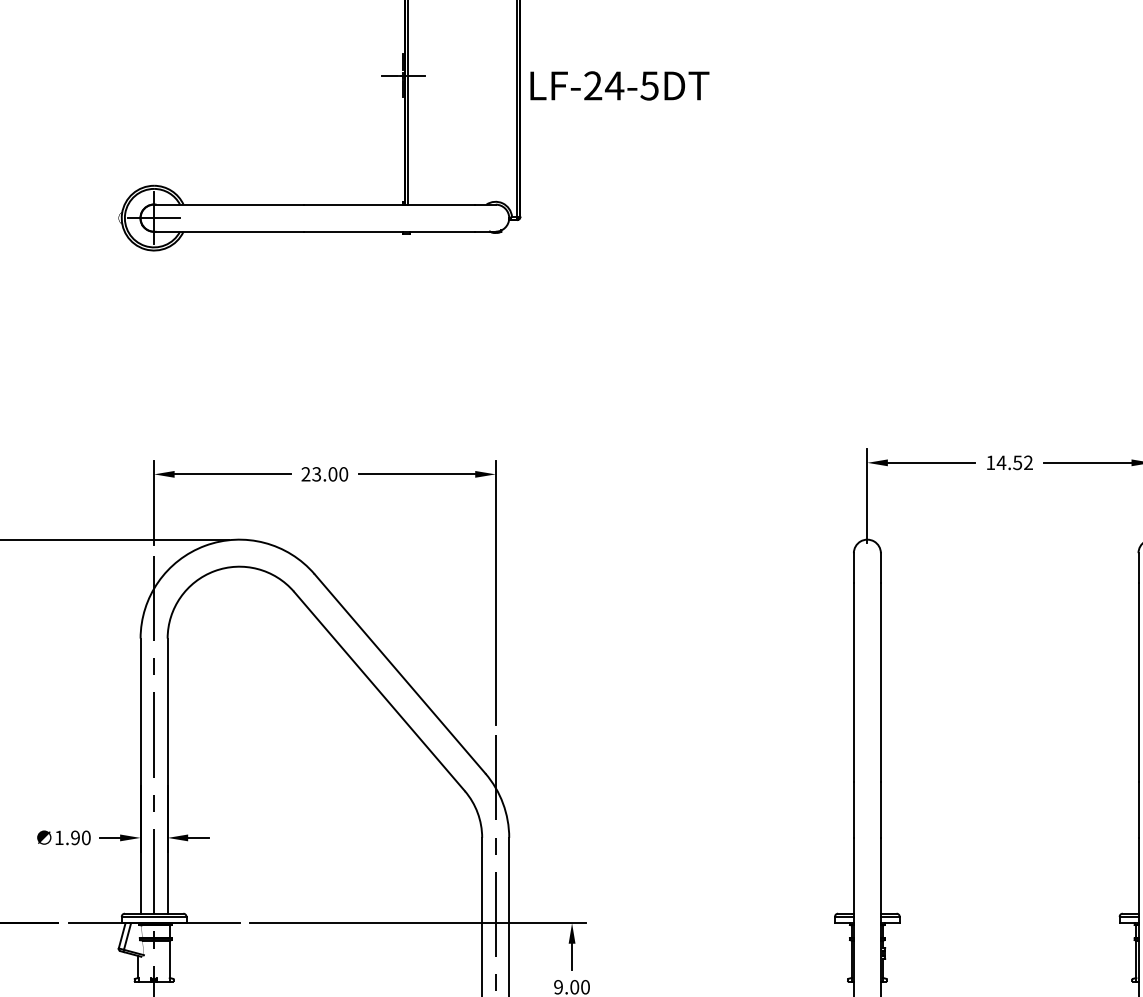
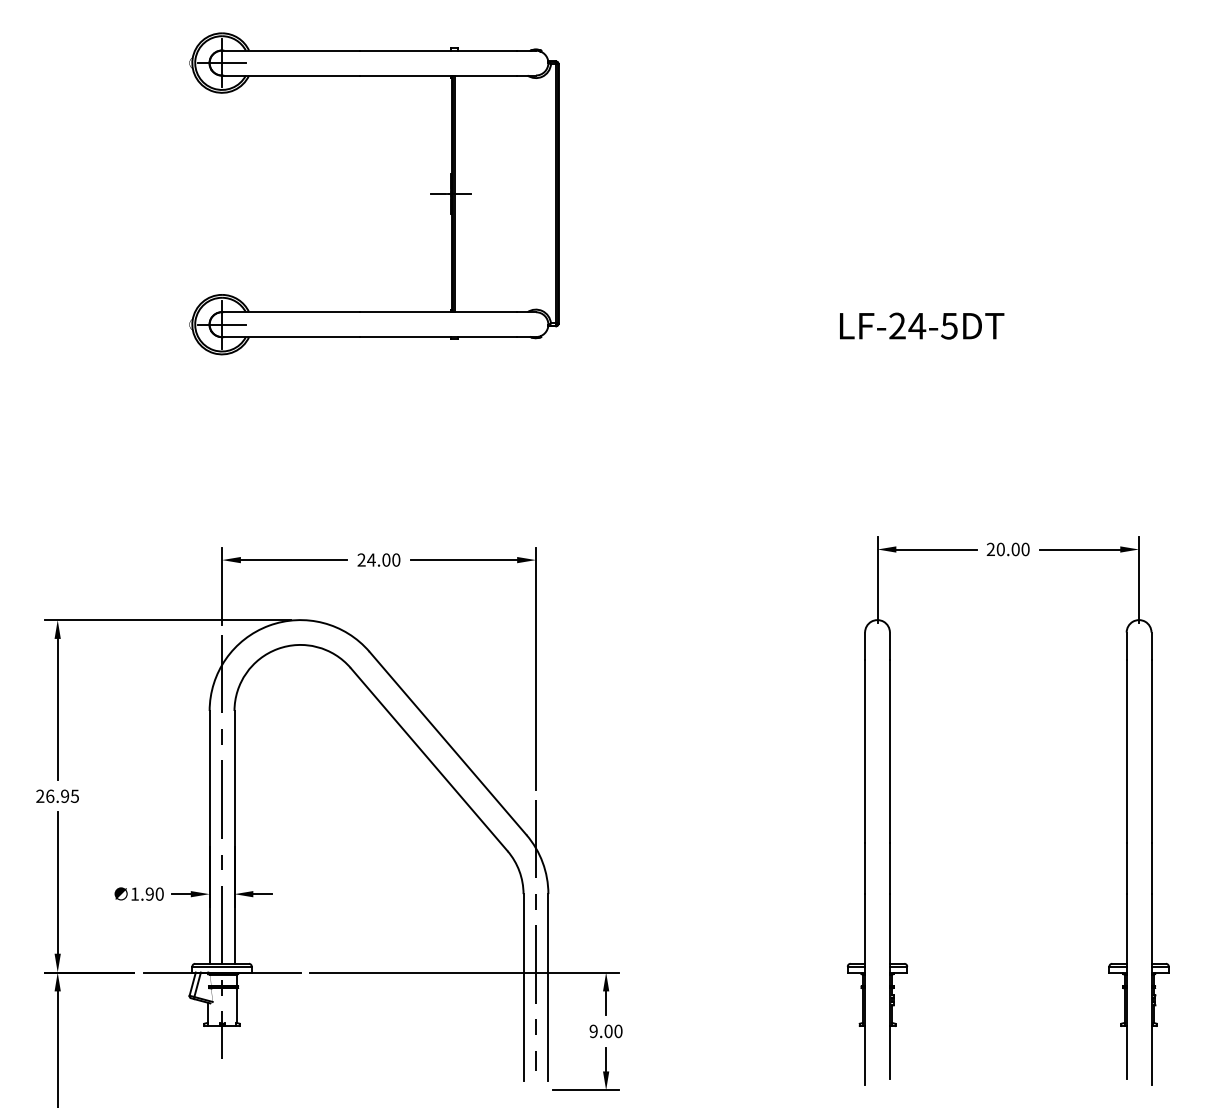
text: (620, 85) -> (922, 325), moved
text: (1008, 462) -> (1007, 549), 14.52 -> 20.00
text: (316, 473) -> (371, 559), 23.00 -> 24.00

